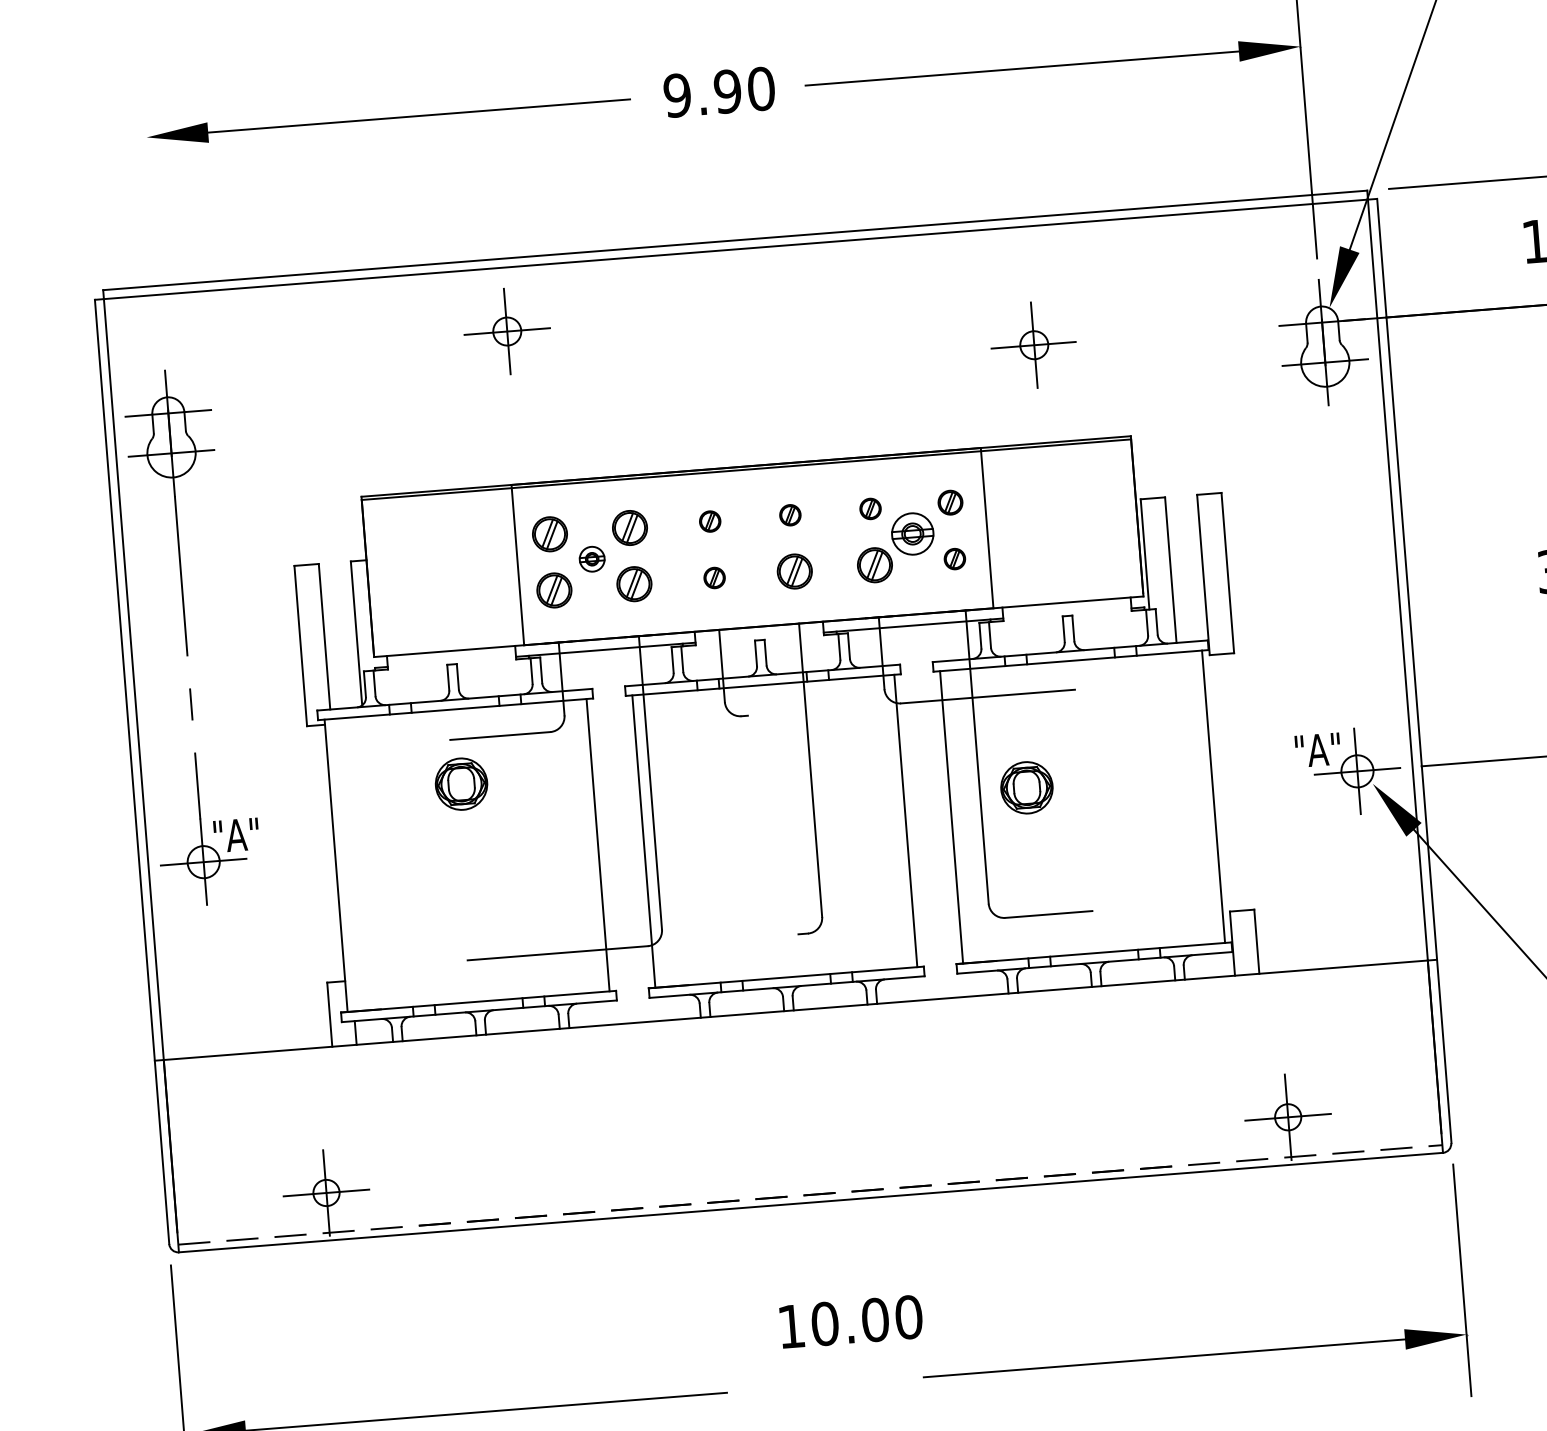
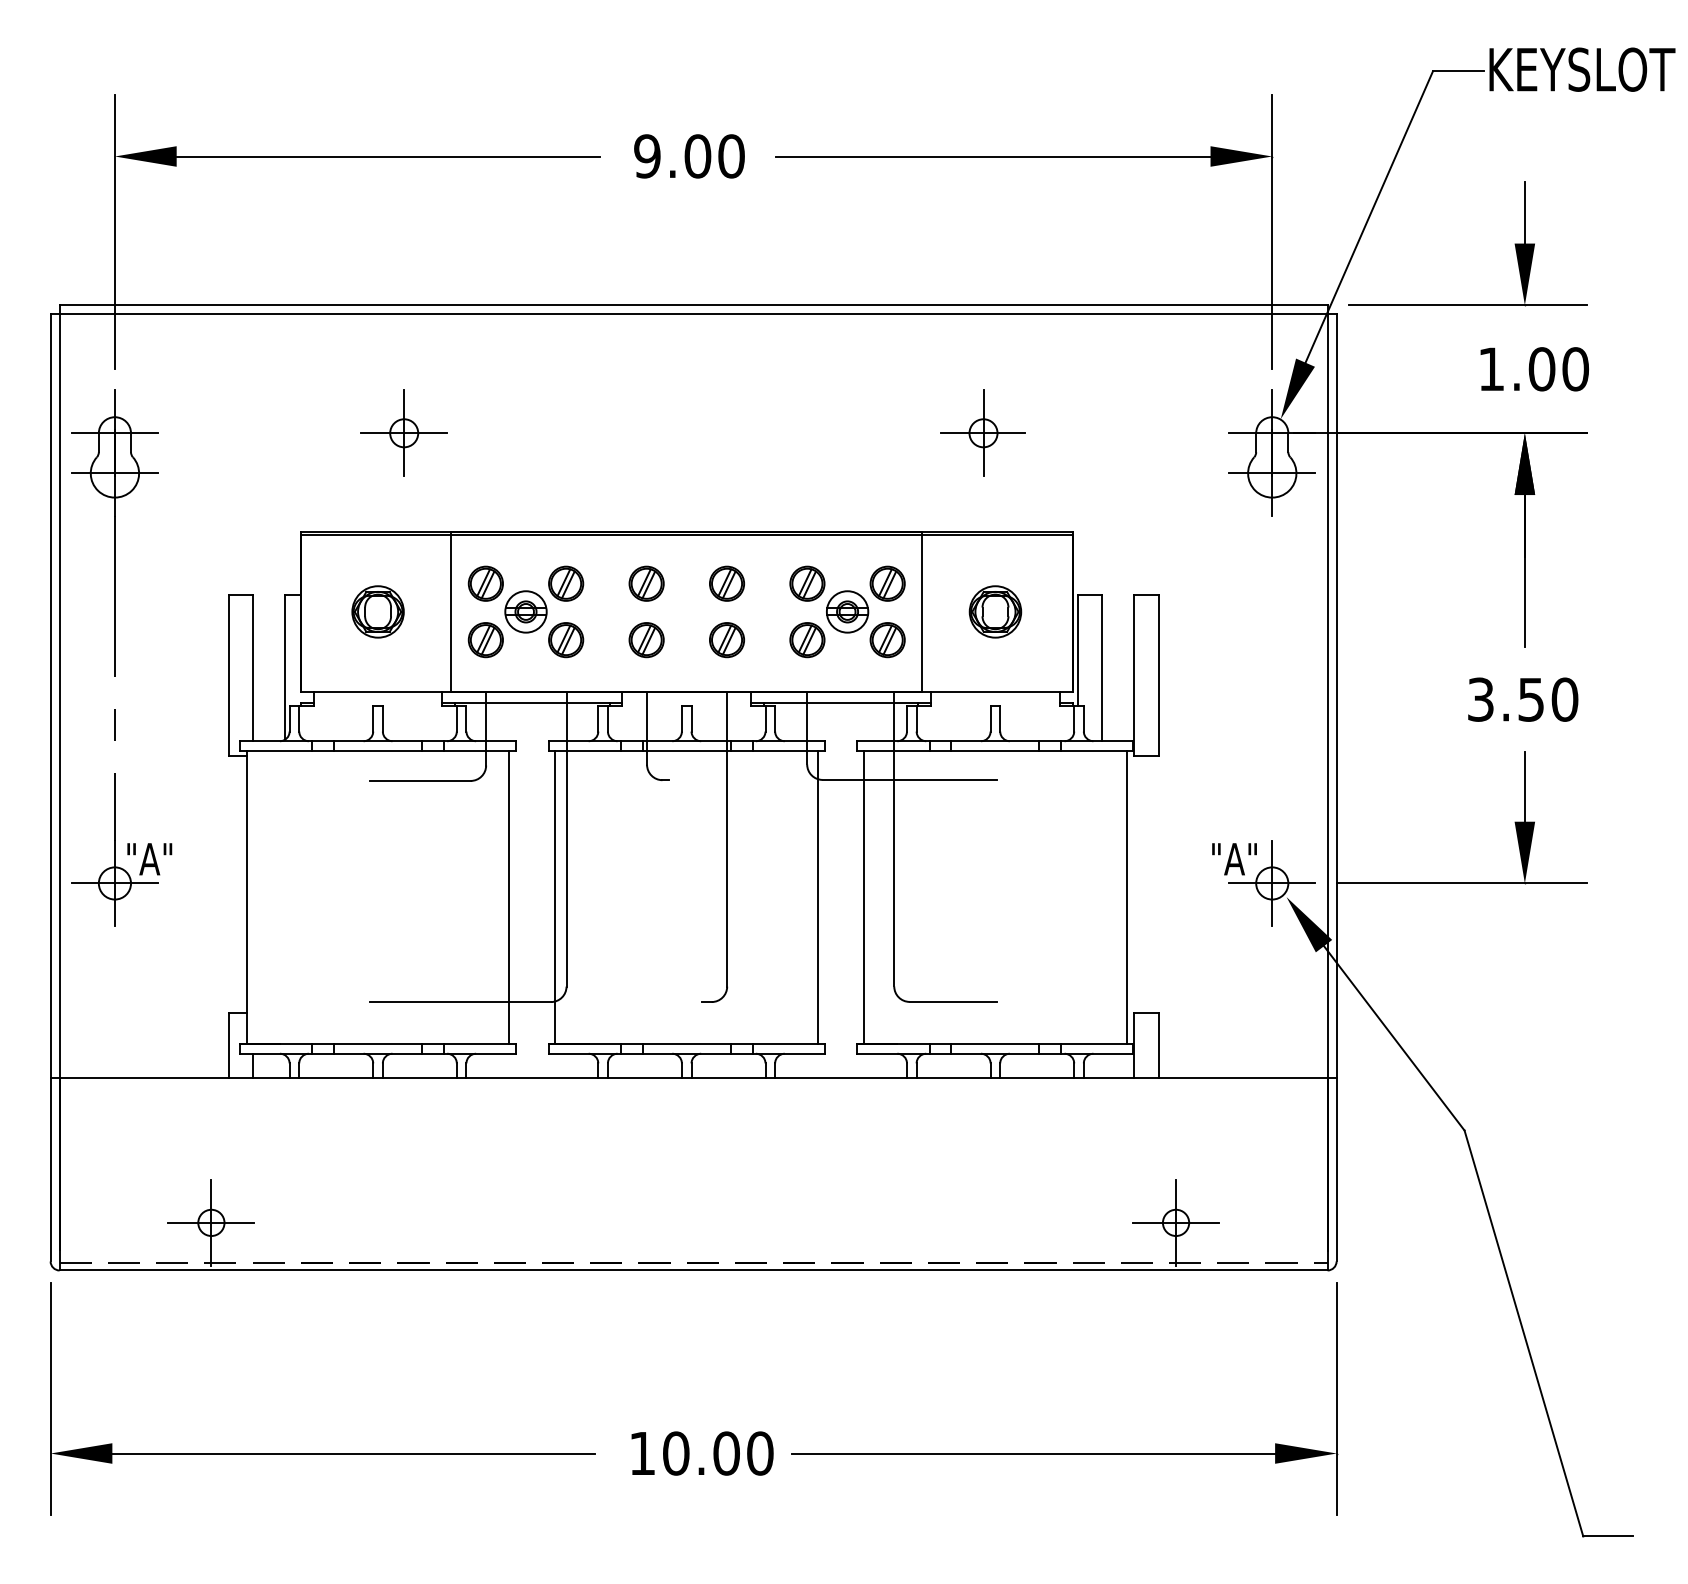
text: (727, 91) -> (697, 156), 9.90 -> 9.00
line: (152, 212) -> (114, 231), added
part: (506, 330) -> (403, 432), moved
part: (950, 502) -> (887, 583), size x1.43
part: (870, 508) -> (807, 583), size x1.67
part: (789, 515) -> (726, 583), size x1.67
part: (710, 521) -> (646, 583), size x1.67
part: (591, 558) -> (525, 611), size x1.67
part: (954, 559) -> (887, 640), size x1.67
part: (714, 578) -> (646, 640), size x1.67
part: (460, 783) -> (377, 611), moved
part: (1026, 787) -> (995, 611), moved
text: (851, 1321) -> (702, 1453), moved

